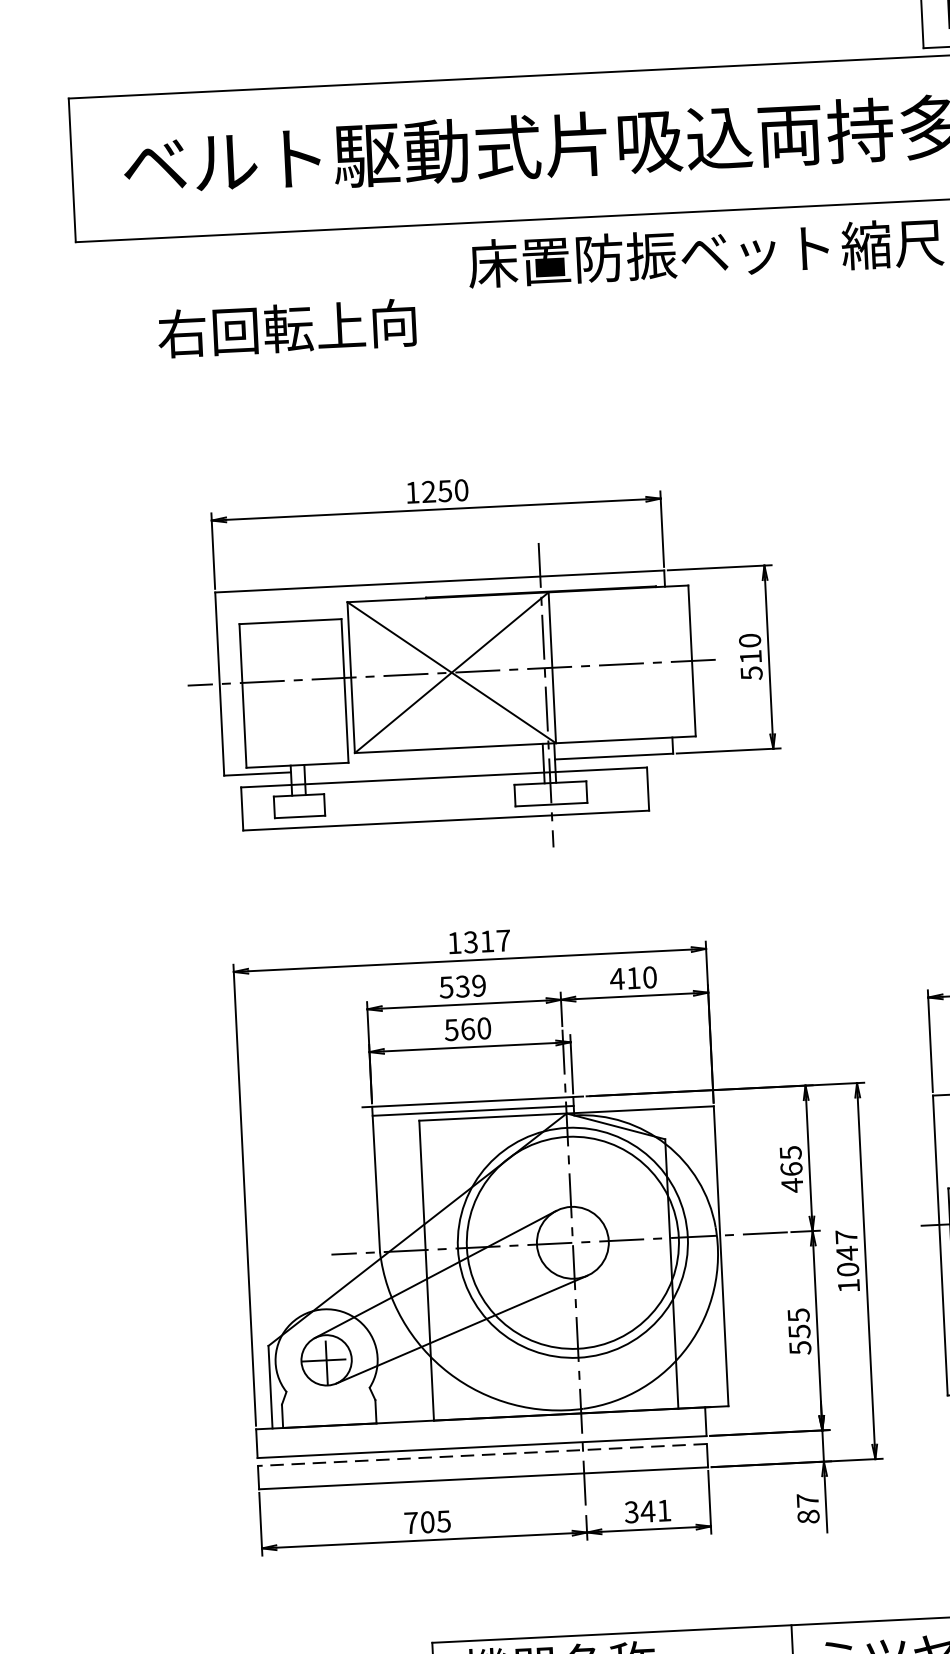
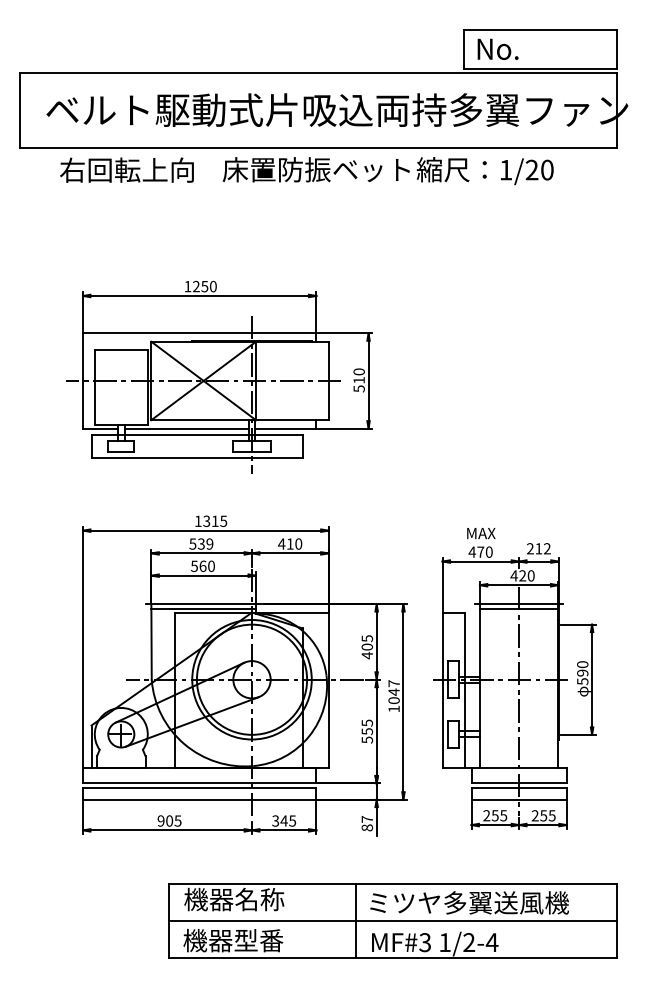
text: (286, 327) -> (126, 169), moved
line: (423, 765) -> (186, 428), added
text: (503, 941) -> (223, 521), 1317 -> 1315
text: (789, 1168) -> (366, 646), 465 -> 405
line: (482, 1454) -> (199, 787), dashed -> solid
text: (663, 1509) -> (292, 820), 341 -> 345
text: (410, 1522) -> (160, 820), 705 -> 905

